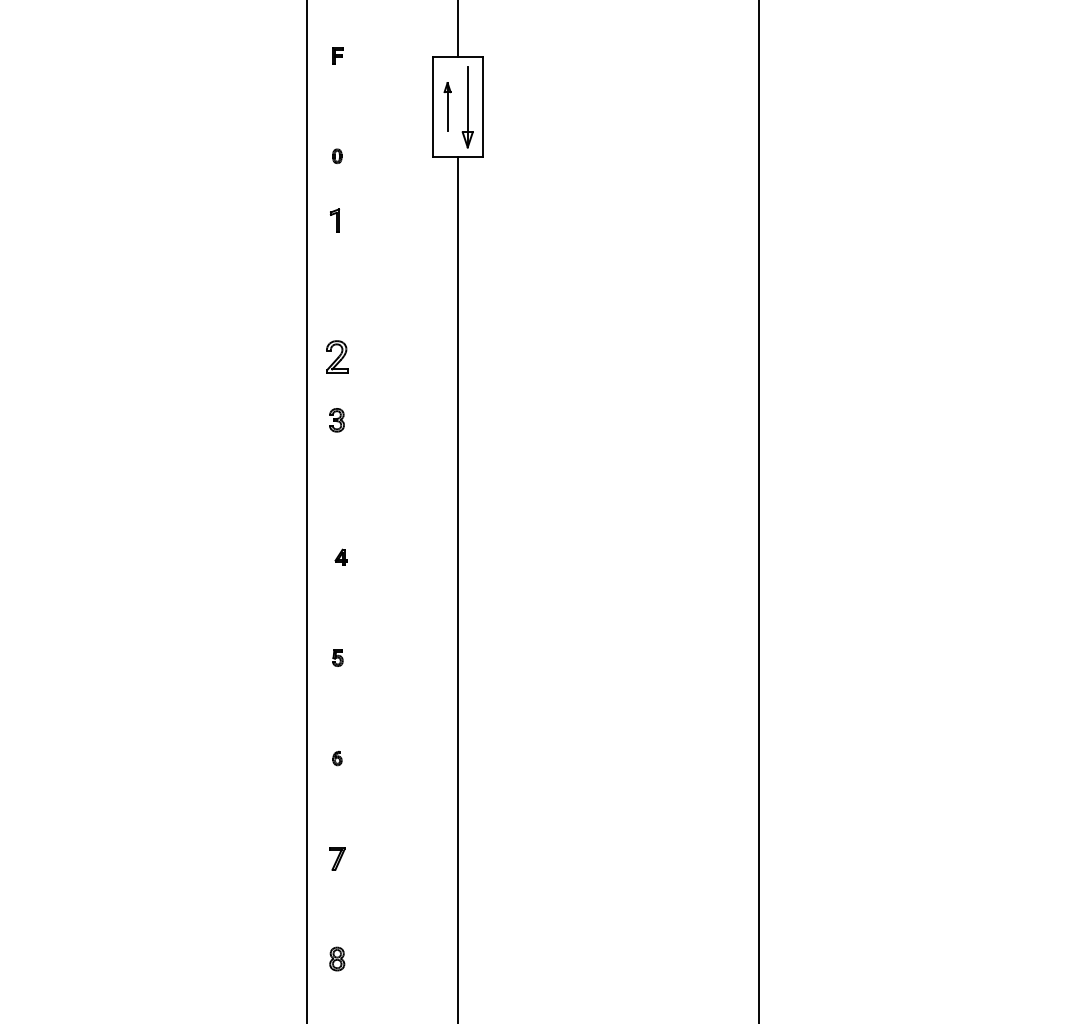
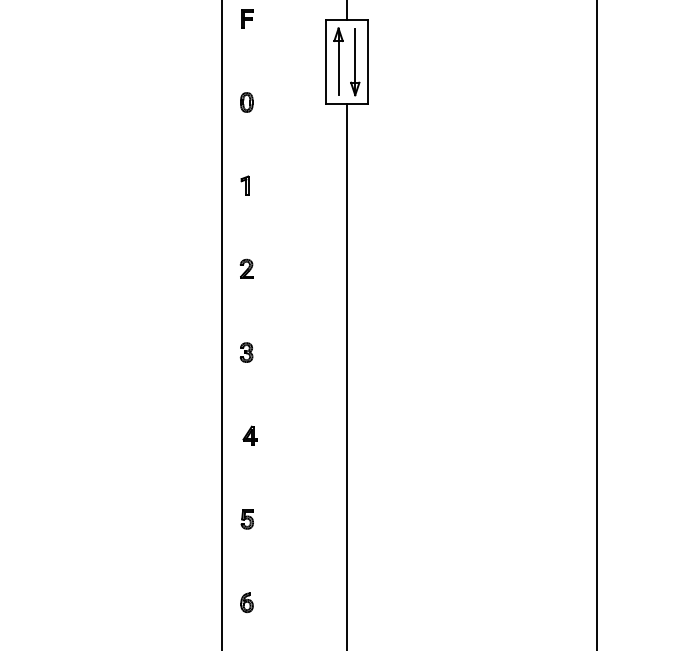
part: (337, 55) -> (247, 18), size x1.43
part: (447, 106) -> (338, 61), size x1.67
part: (337, 156) -> (247, 102), size x1.67
part: (334, 220) -> (244, 185), moved
part: (337, 356) -> (247, 268), size x0.71
part: (336, 420) -> (246, 352), moved
part: (340, 557) -> (249, 435), size x1.43
part: (337, 658) -> (247, 519), size x1.43
part: (337, 758) -> (247, 602), size x1.67

